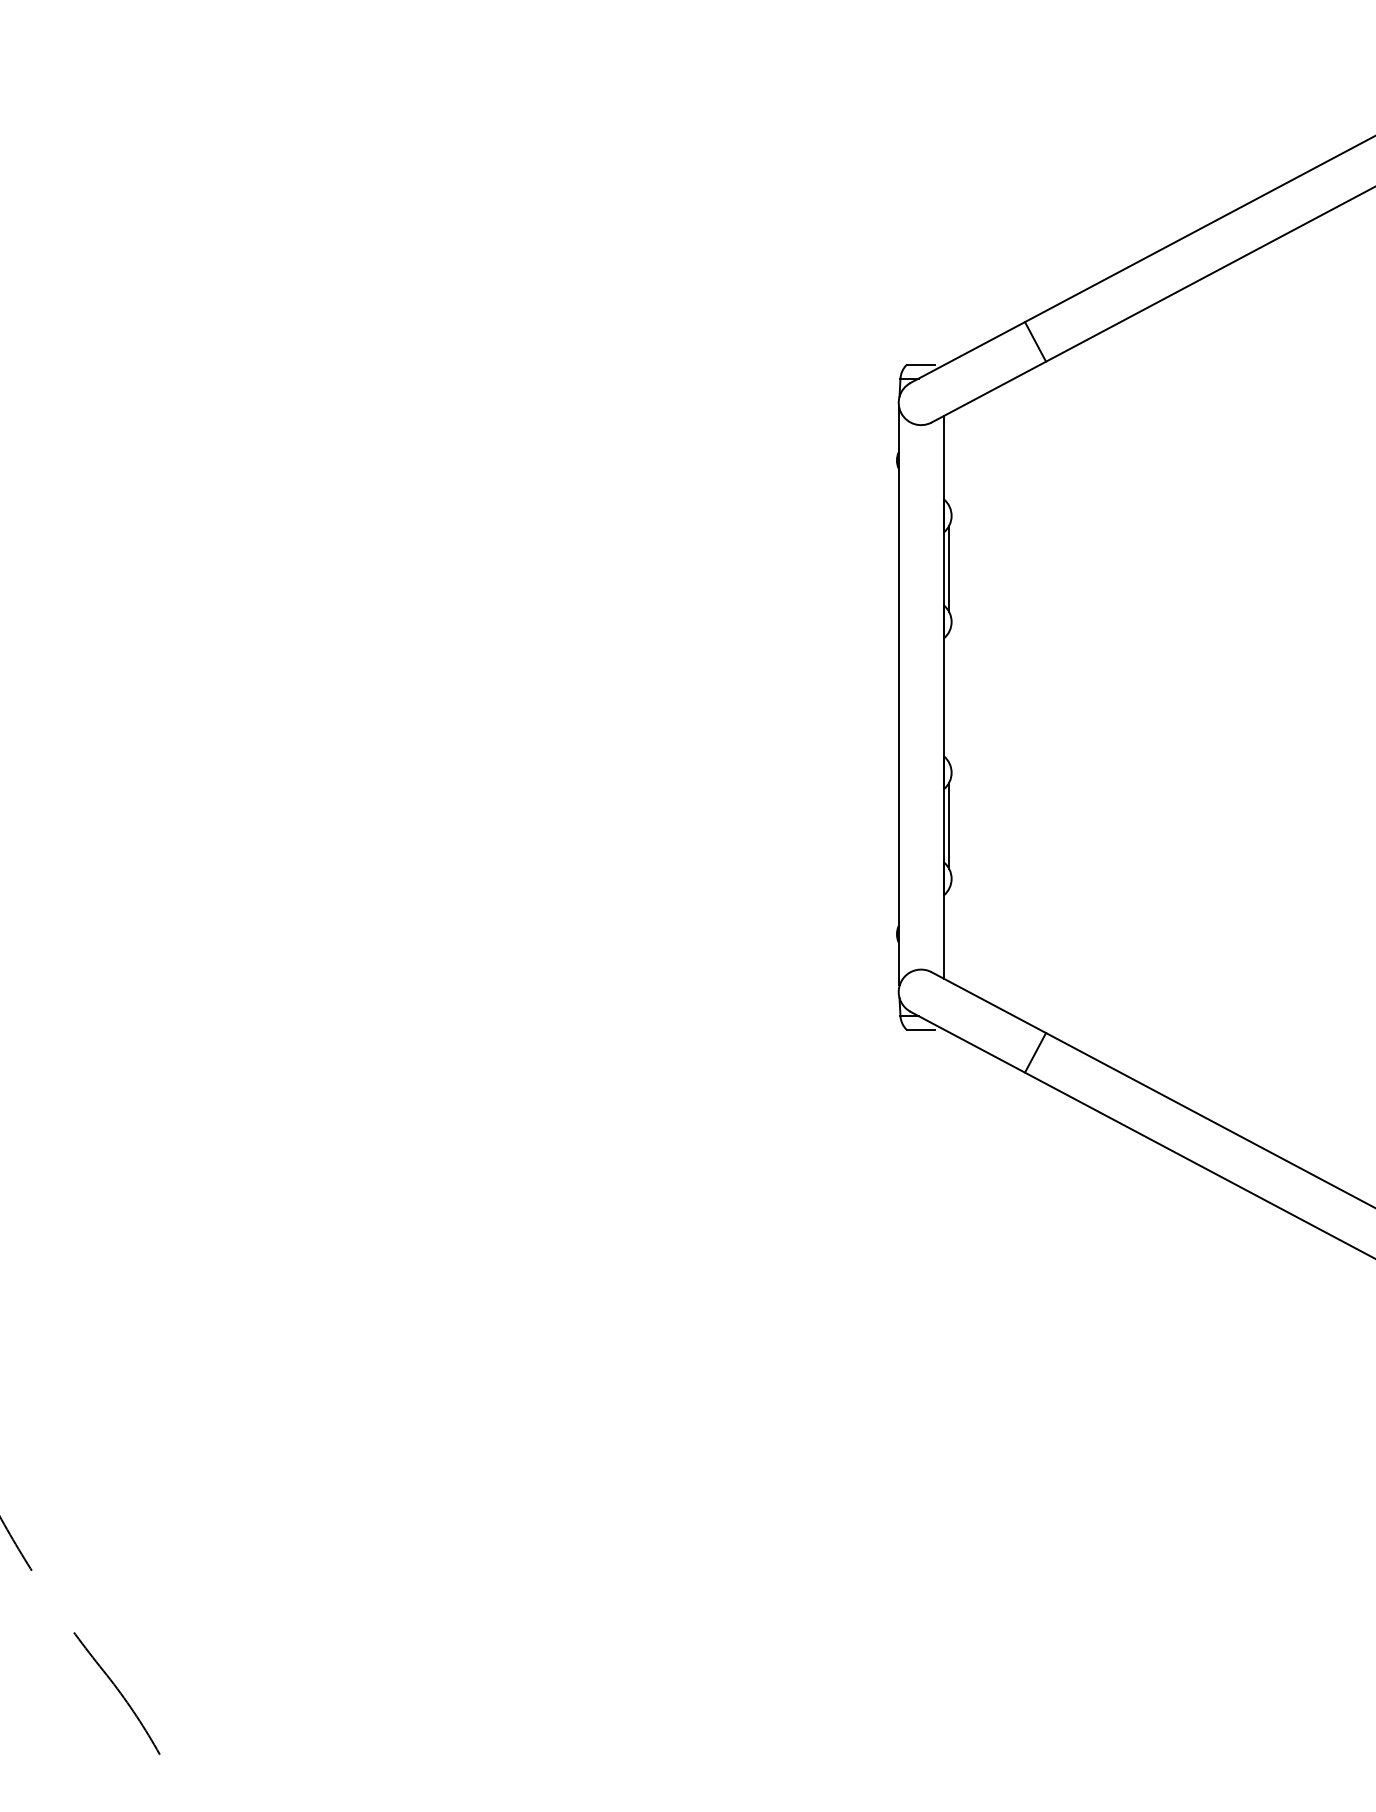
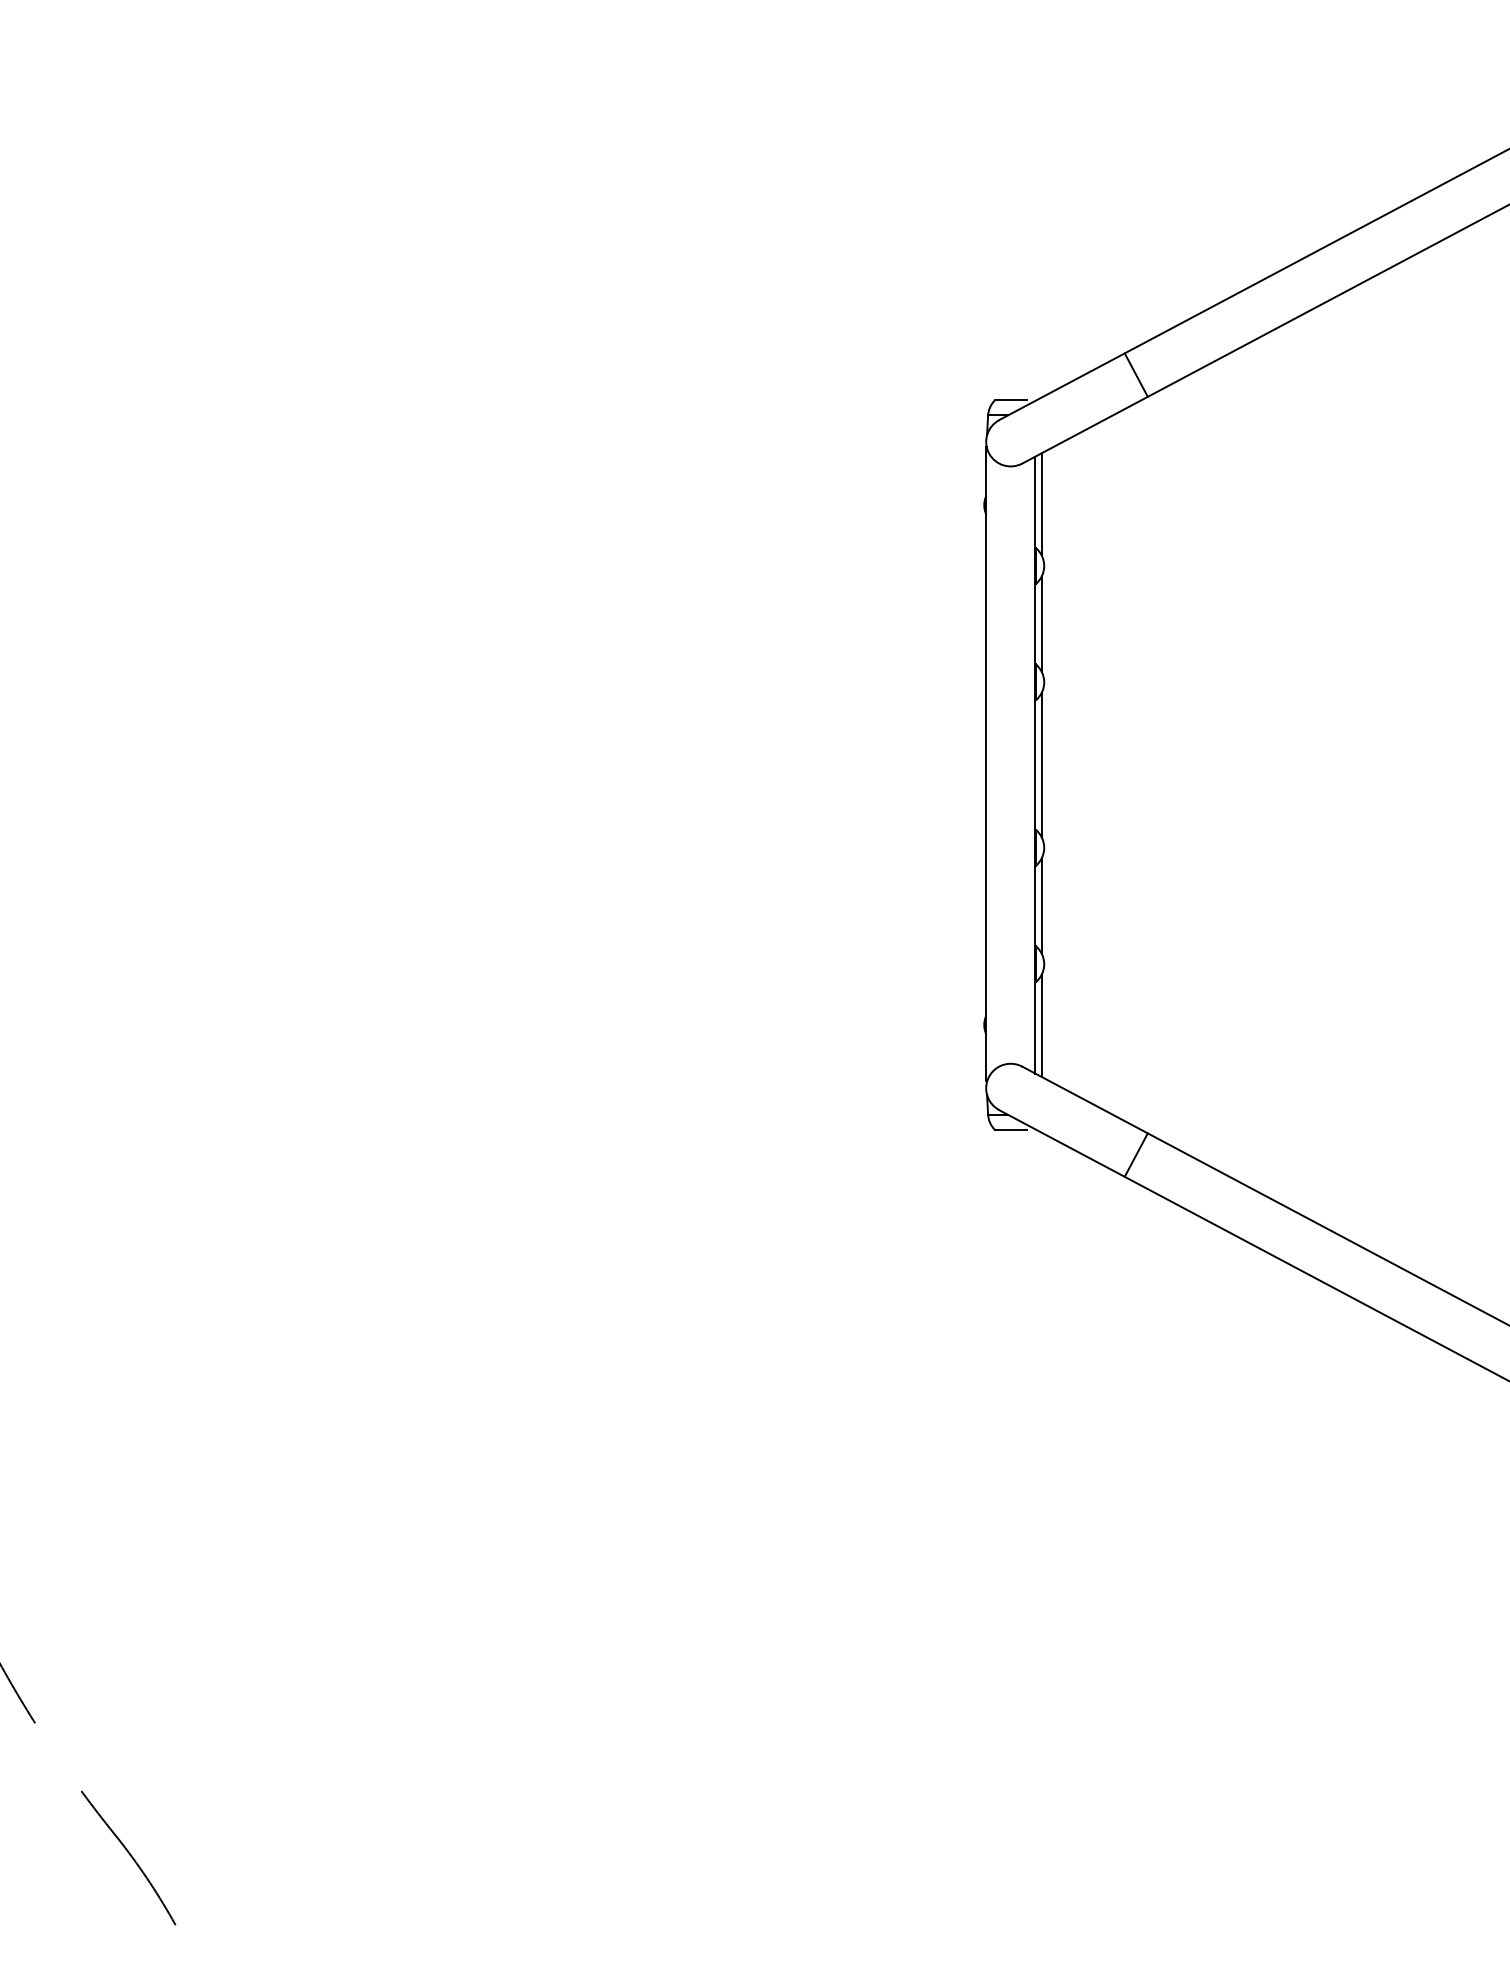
line: (949, 459) -> (1041, 504), added
line: (949, 697) -> (1041, 765), added
line: (949, 934) -> (1041, 1025), added

